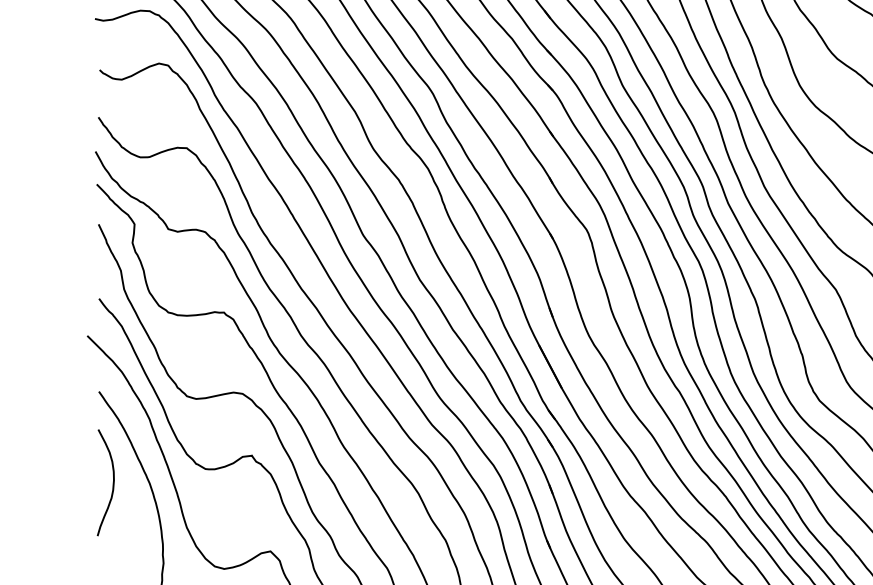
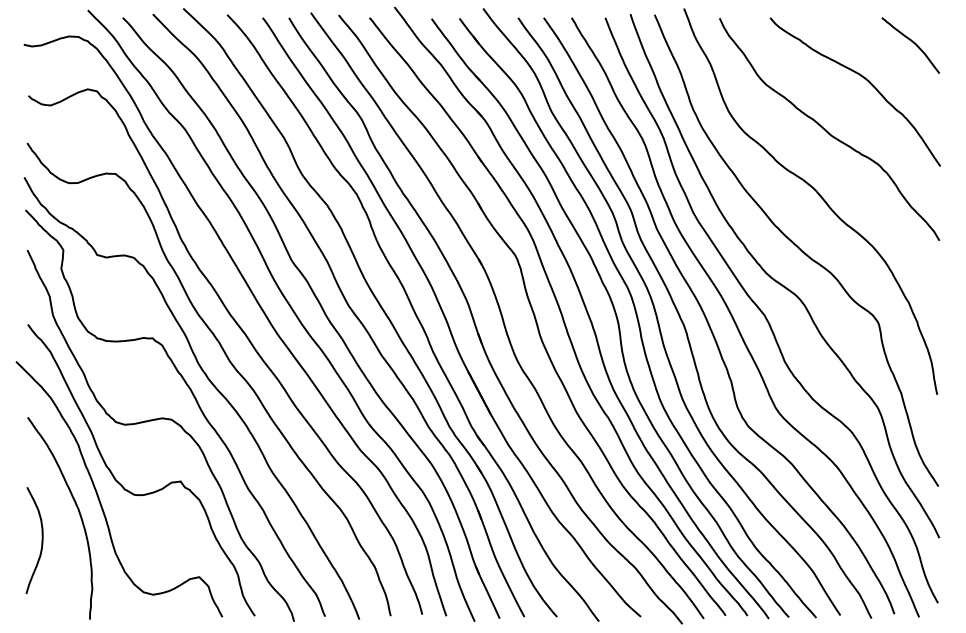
curve: (112, 482) -> (41, 540), moved

